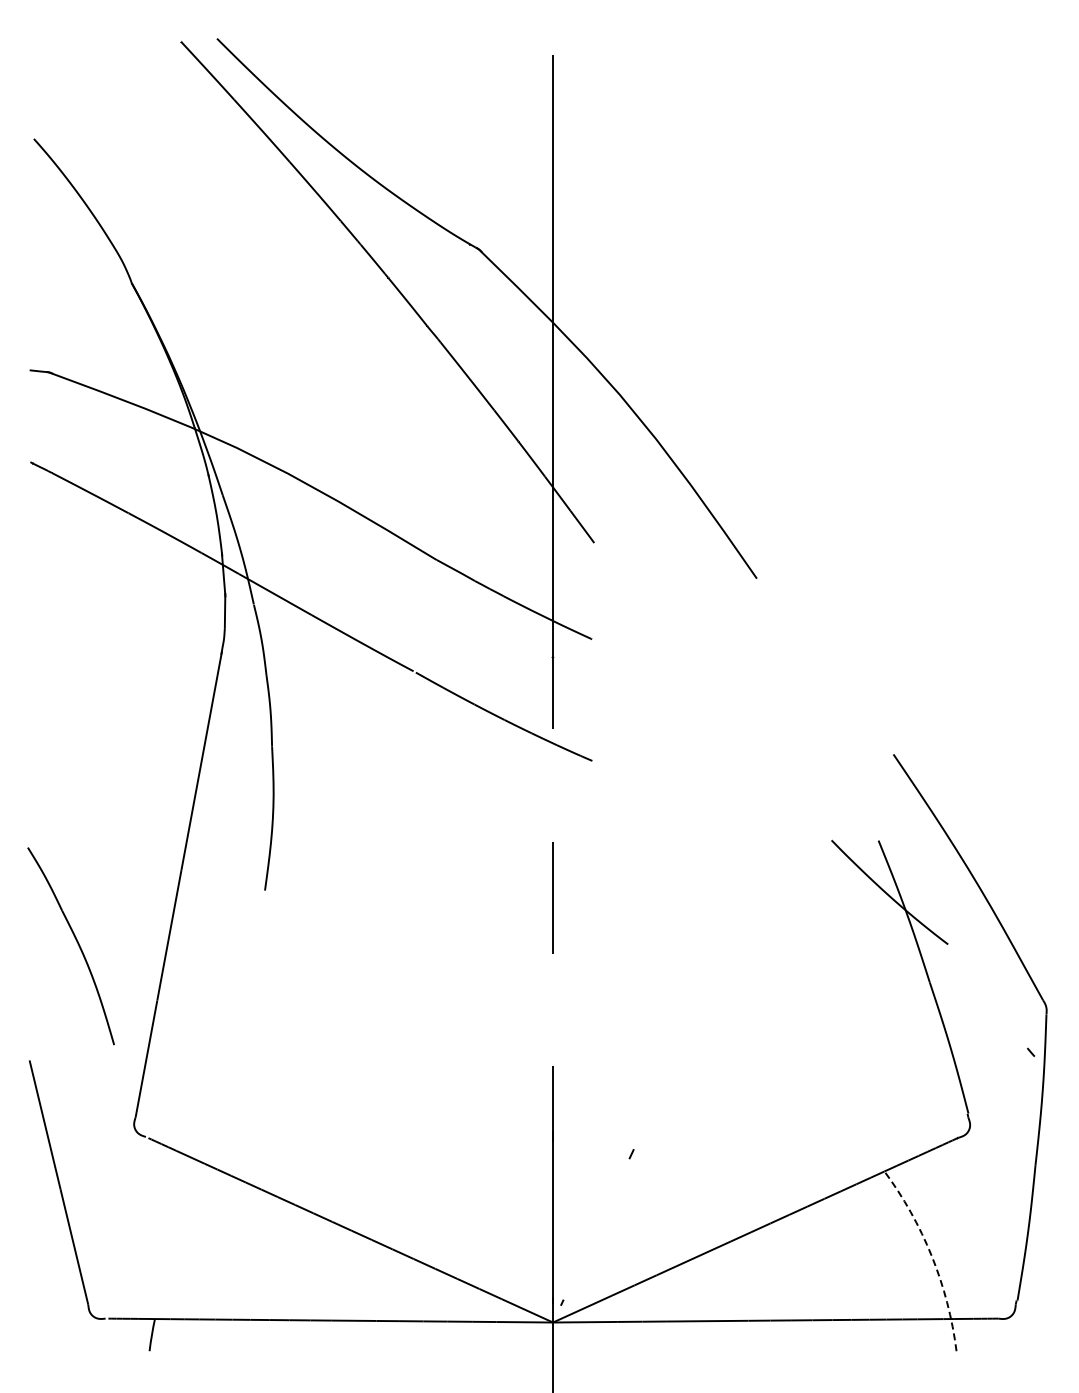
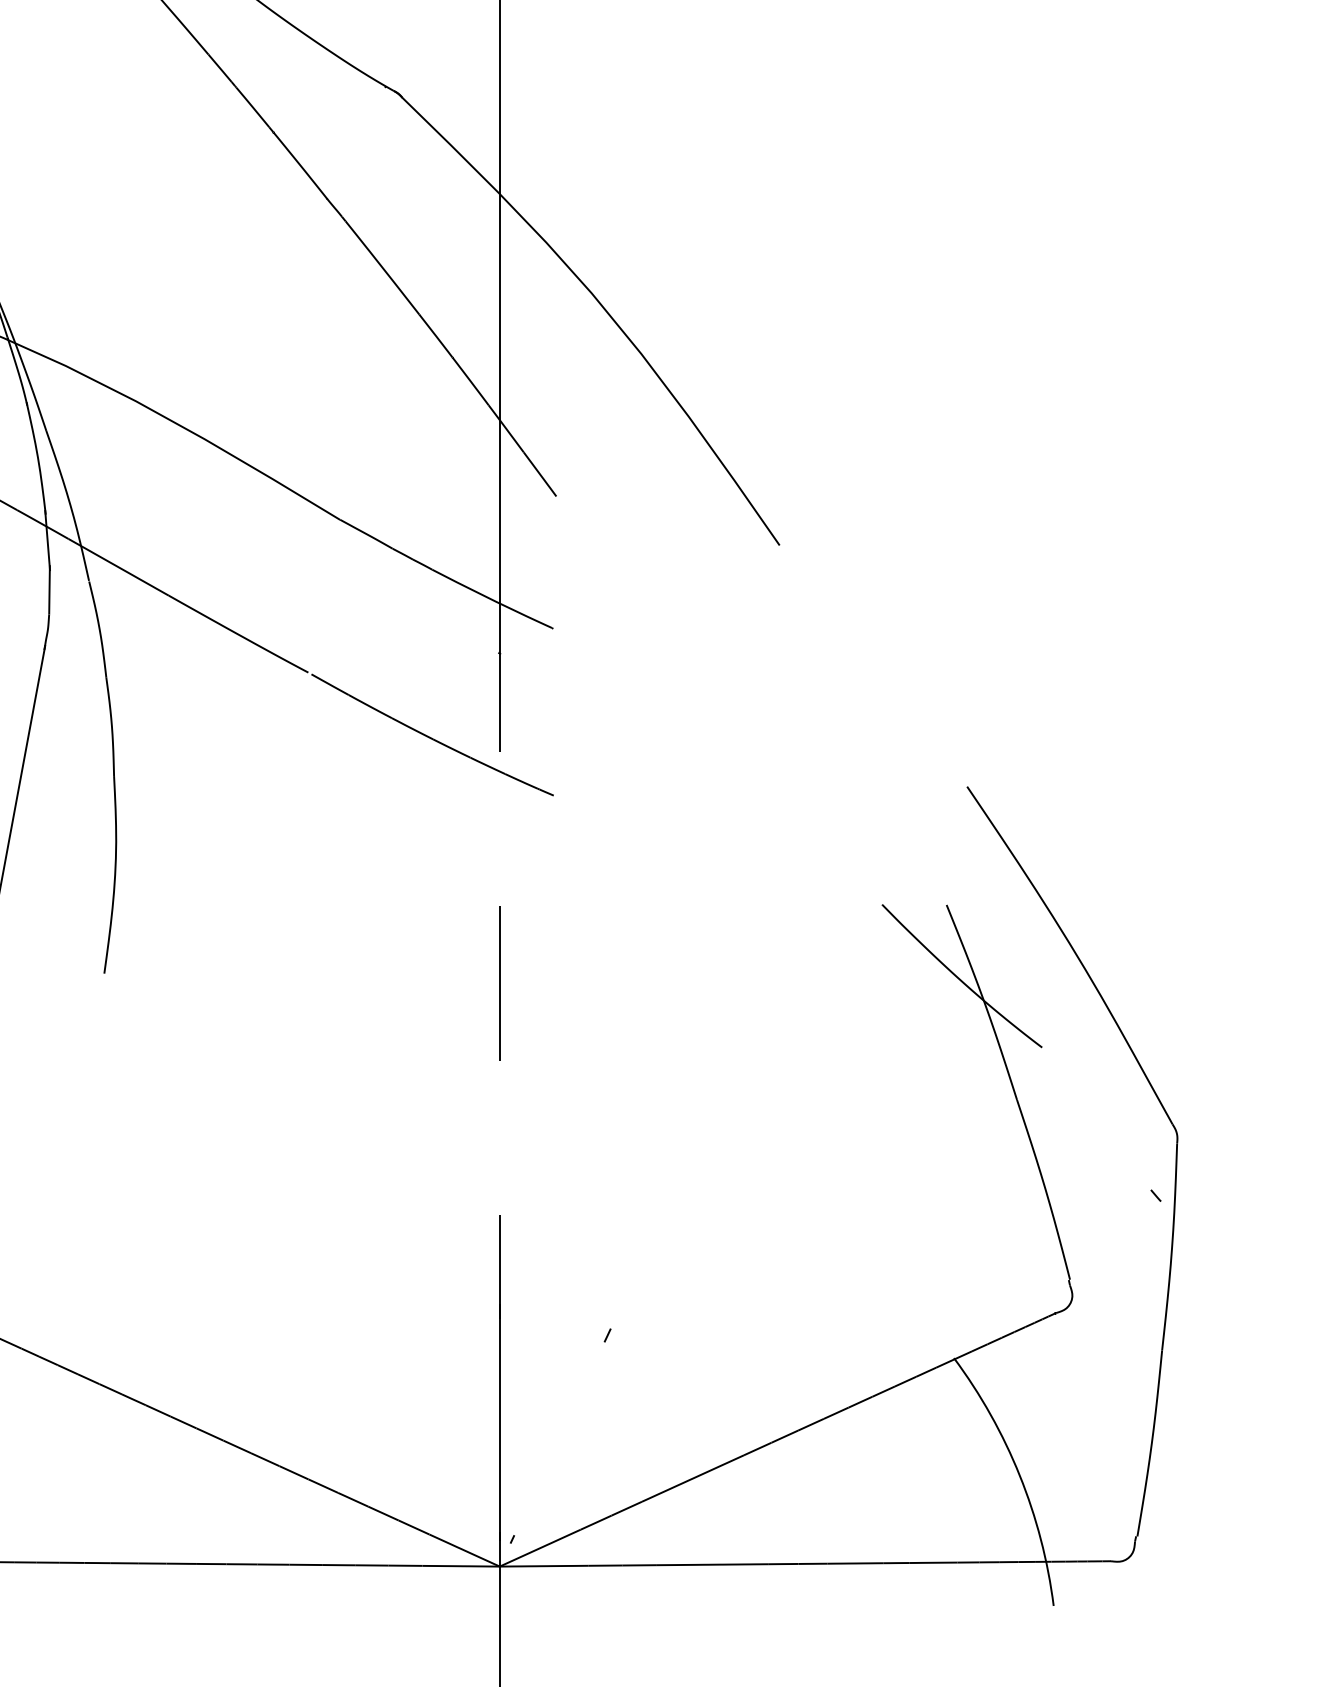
arc: (931, 1256) -> (1019, 1475), dashed -> solid

